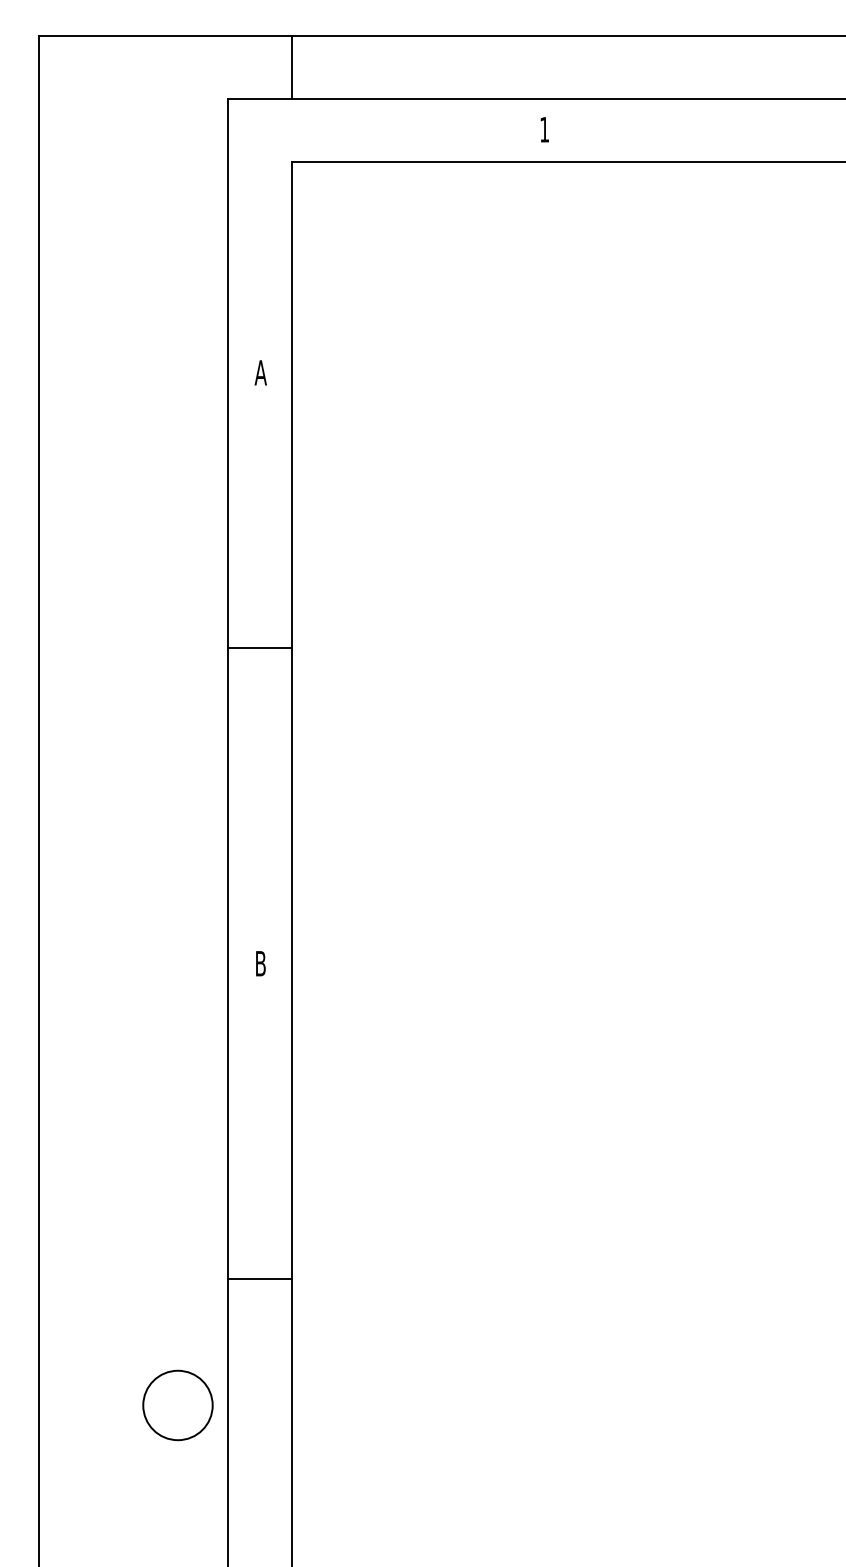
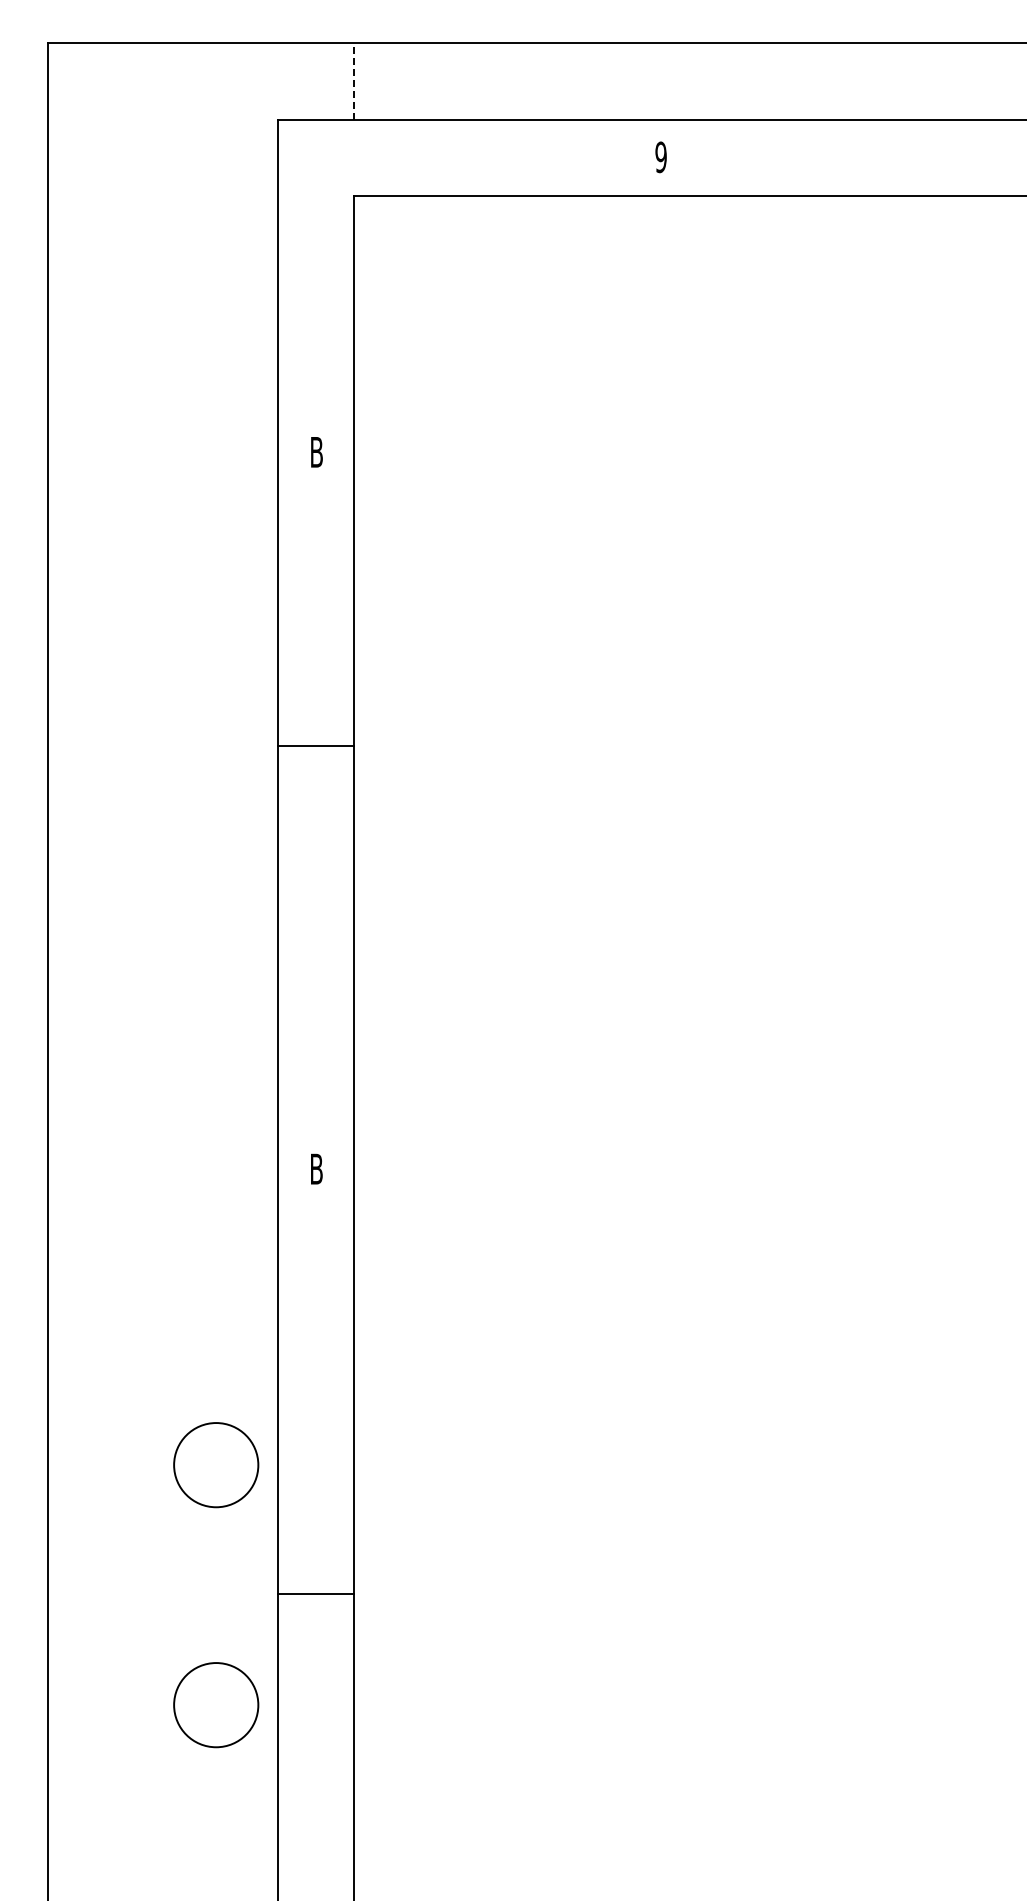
line: (291, 67) -> (354, 81), solid -> dashed
text: (544, 129) -> (660, 157), 1 -> 9
text: (260, 373) -> (316, 452), A -> B
line: (259, 648) -> (315, 746), moved
circle: (178, 1207) -> (216, 1465), added
line: (259, 1278) -> (315, 1593), moved

